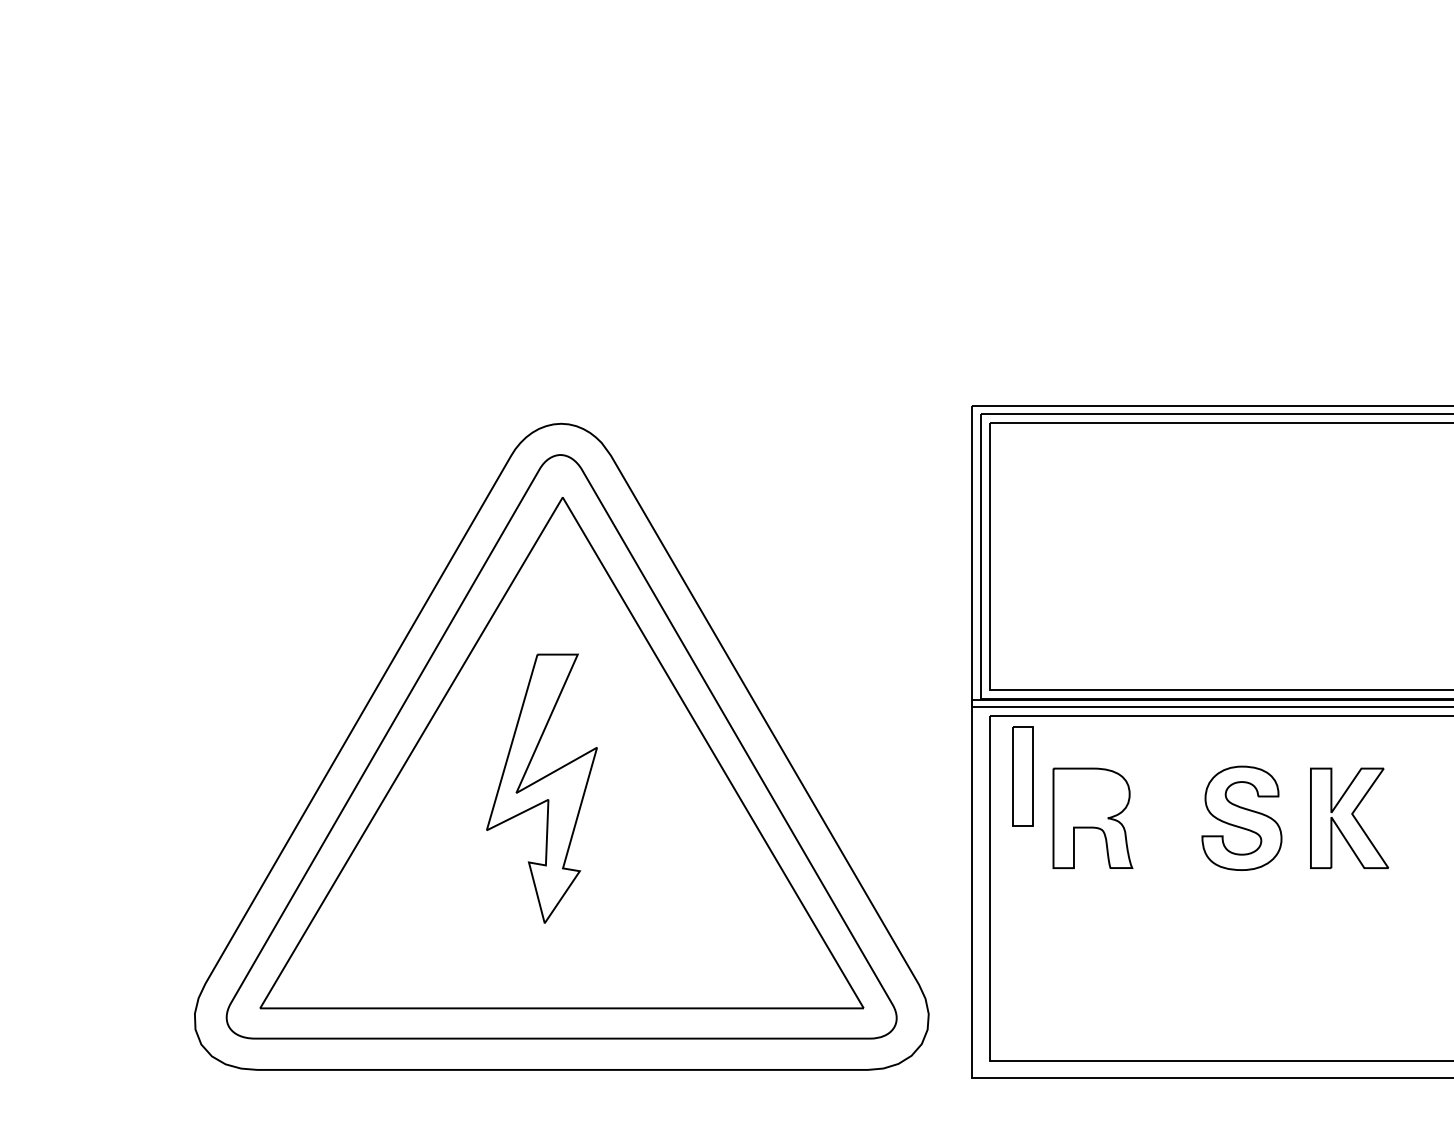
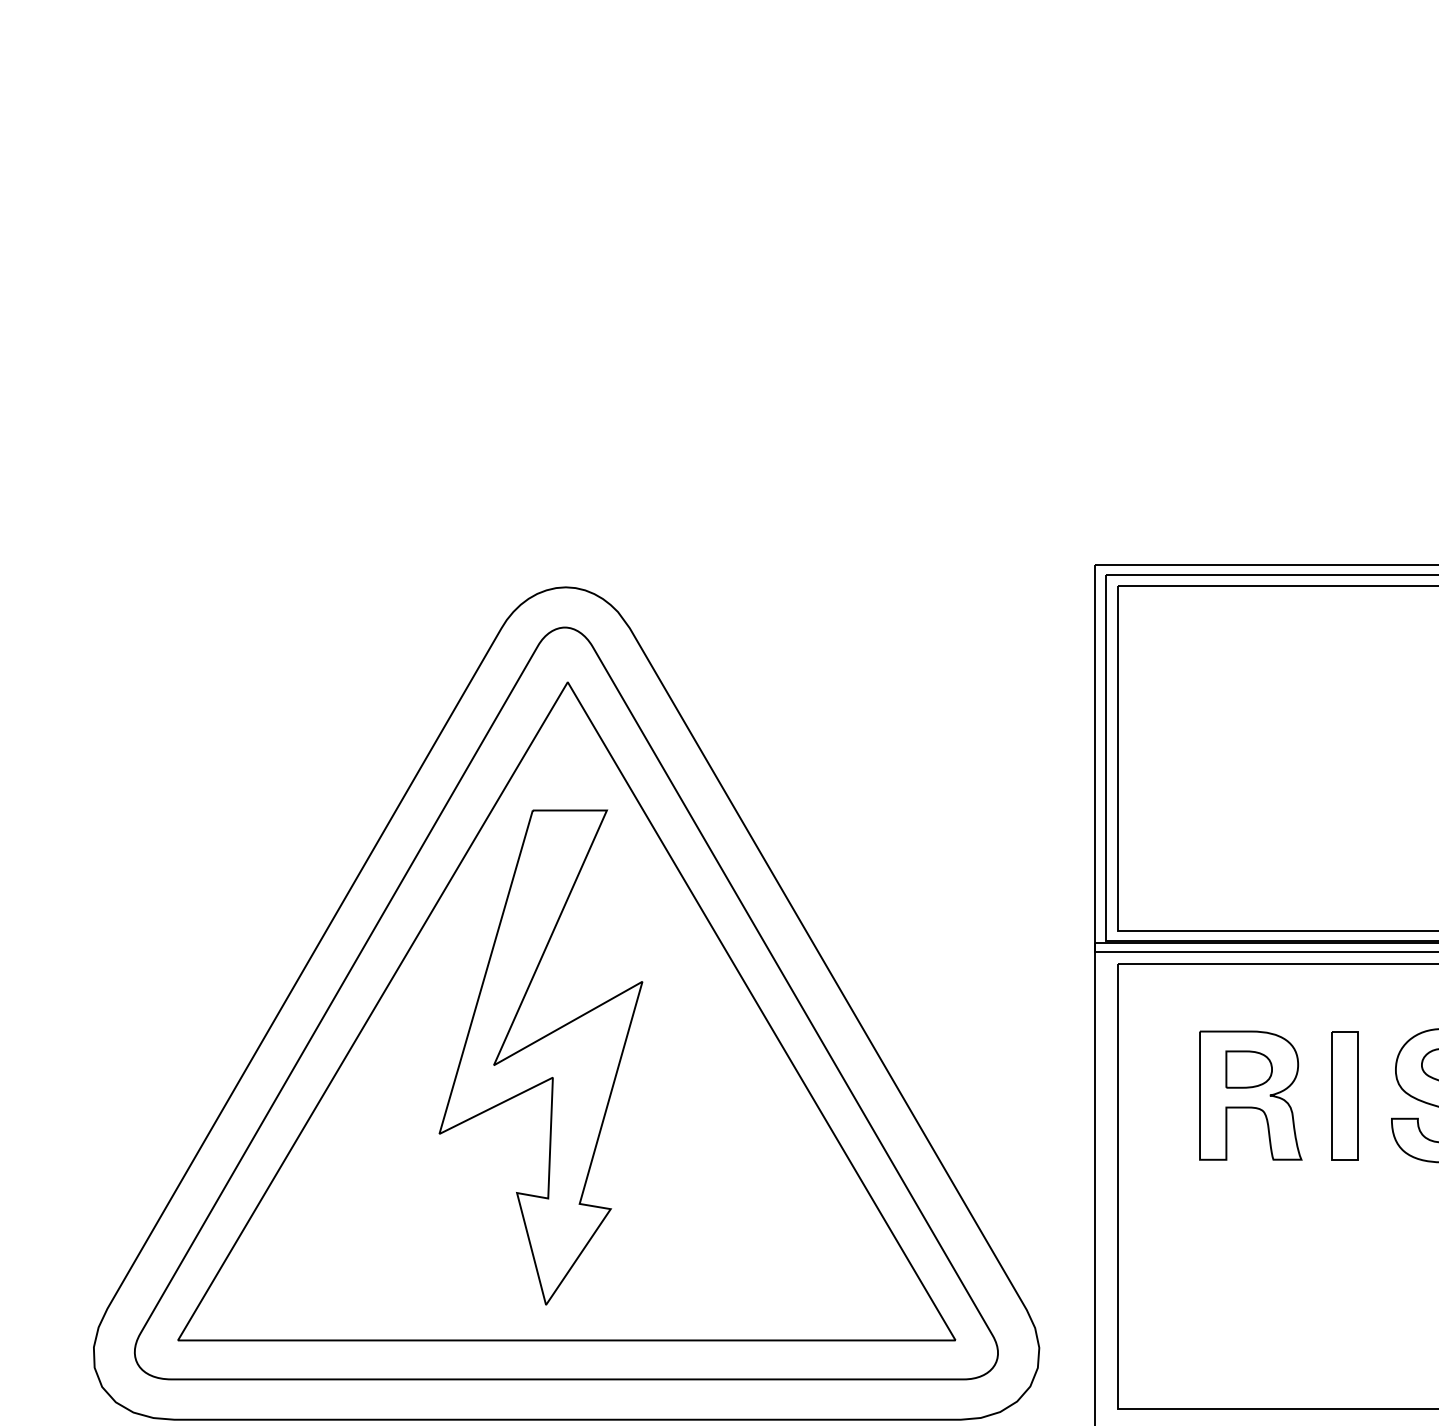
part: (1022, 776) -> (1344, 1095), moved
part: (541, 788) -> (540, 1057), size x1.43
part: (1091, 798) -> (1248, 1070), added

